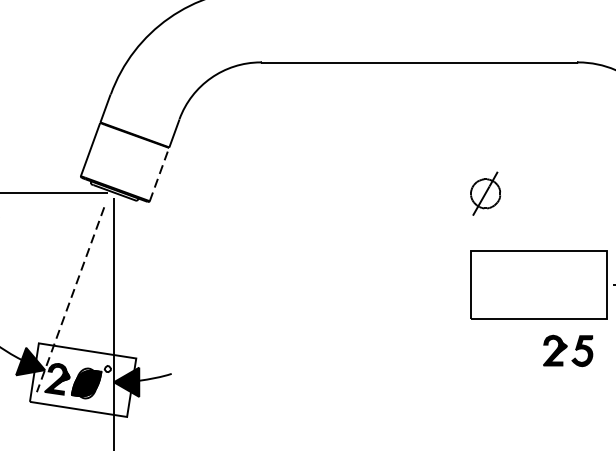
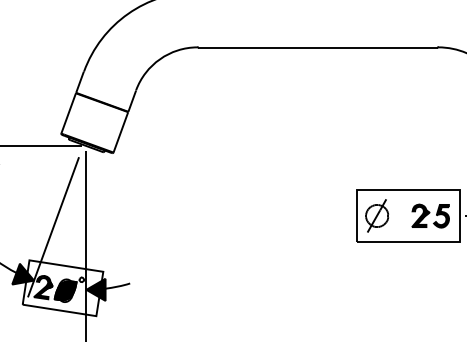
line: (160, 173) -> (121, 131), dashed -> solid
part: (486, 193) -> (377, 215), moved
line: (70, 300) -> (53, 227), dashed -> solid
part: (567, 350) -> (430, 215), moved

